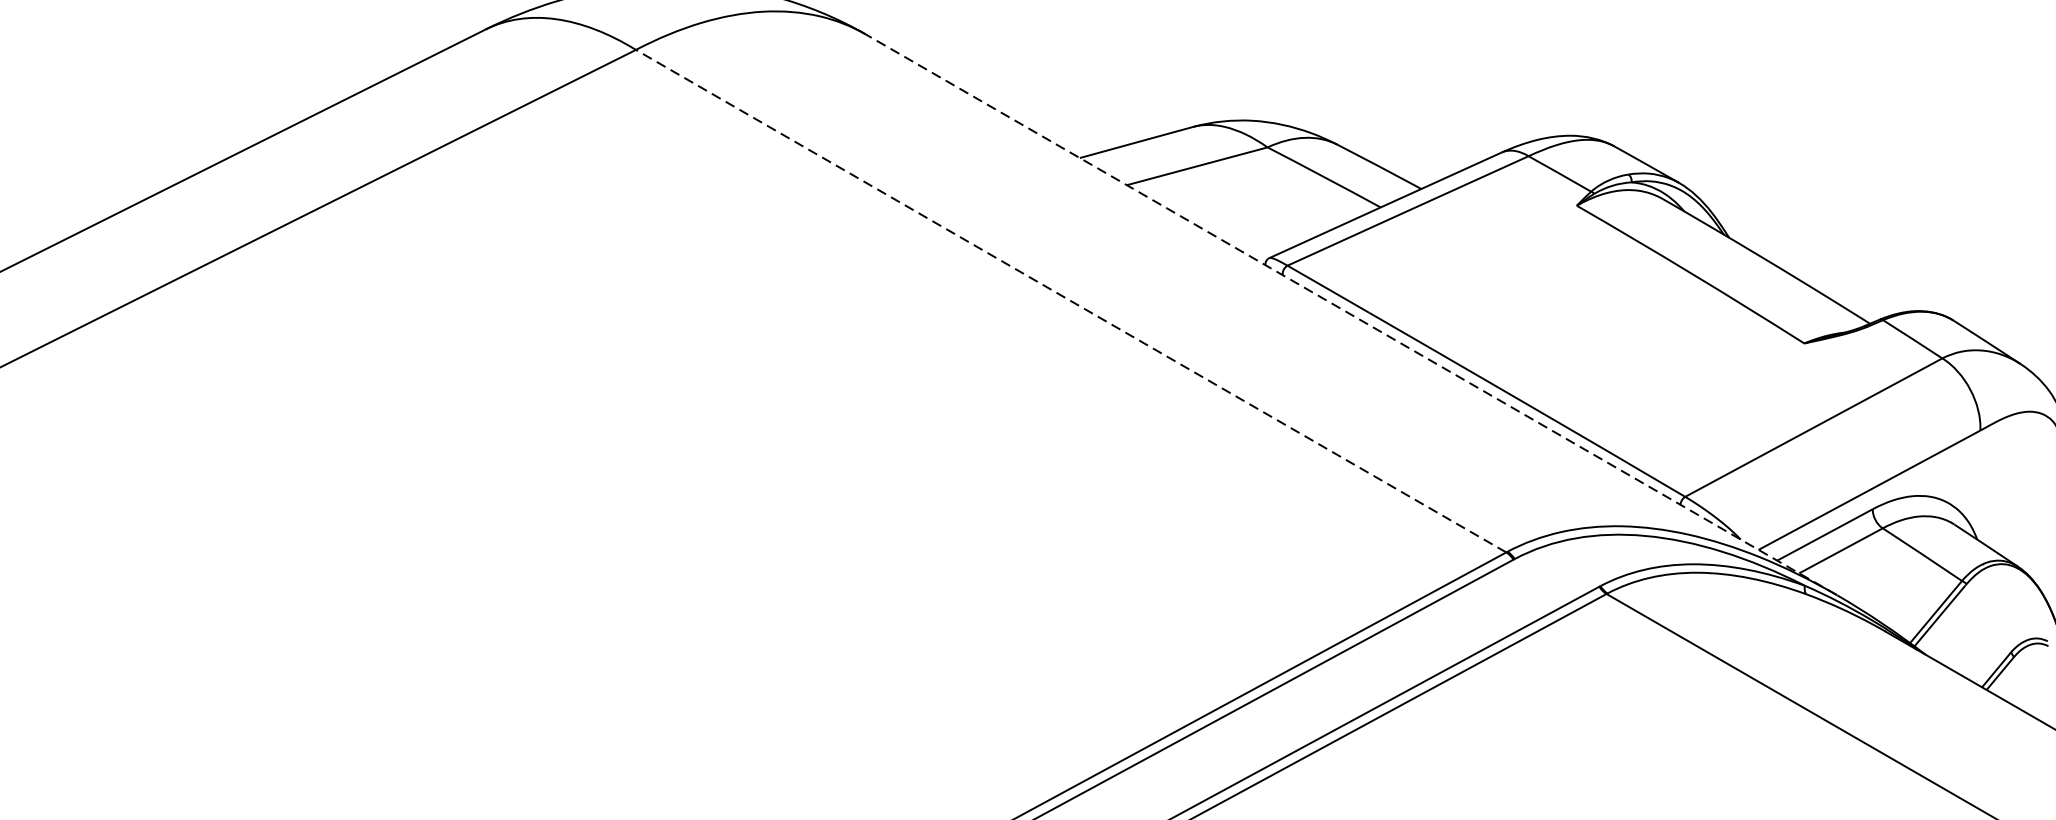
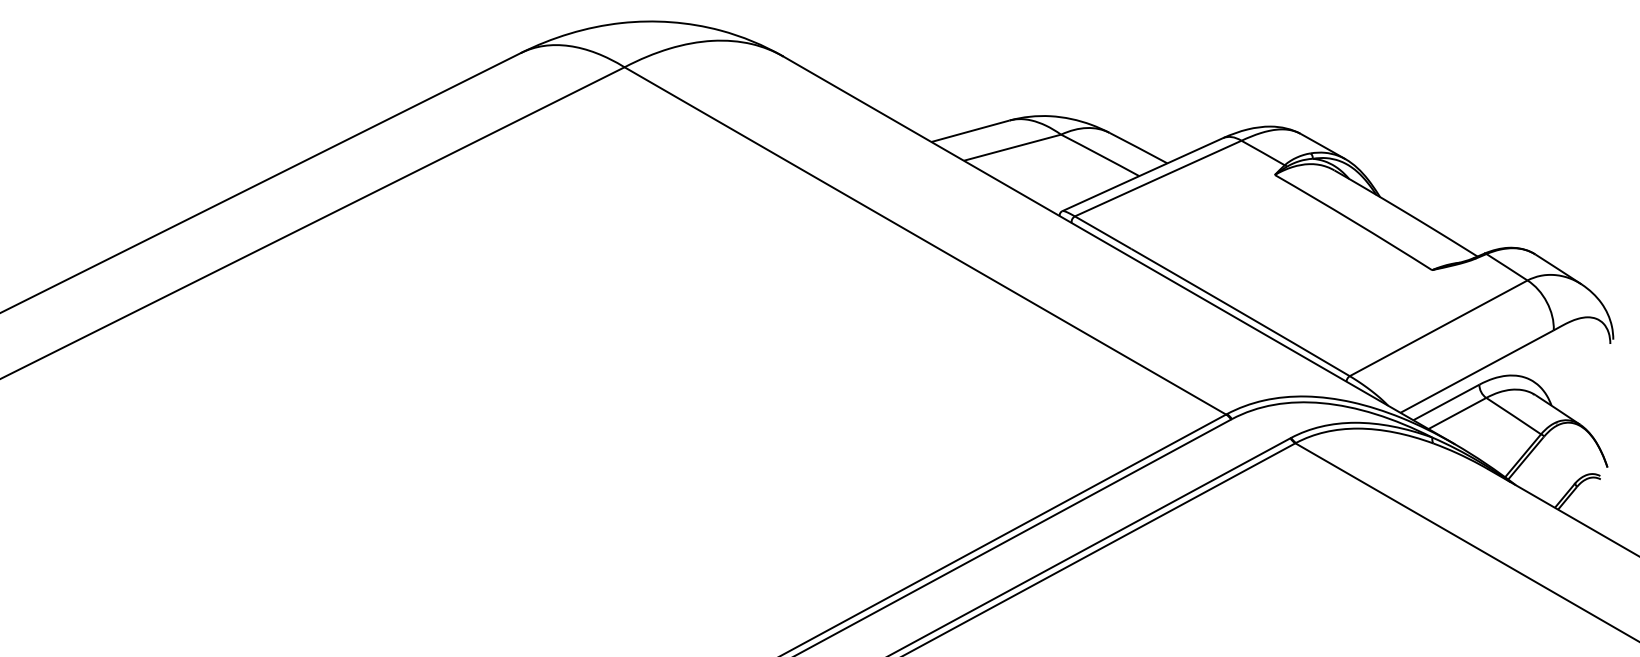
line: (1069, 300) -> (924, 240), dashed -> solid
line: (1350, 313) -> (1118, 249), dashed -> solid

